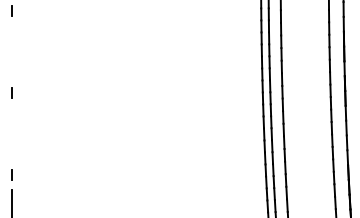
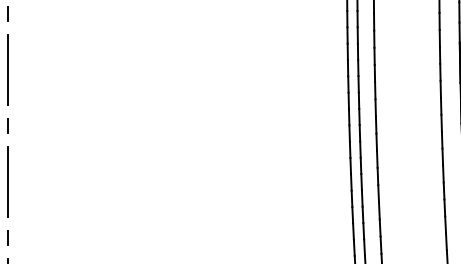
line: (12, 51) -> (8, 69), added
line: (12, 133) -> (8, 181), added

